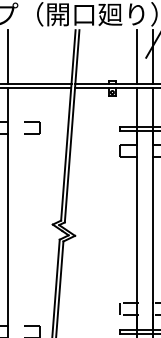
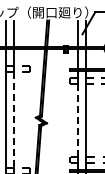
line: (8, 230) -> (13, 120), solid -> dashed
line: (138, 230) -> (78, 120), solid -> dashed

